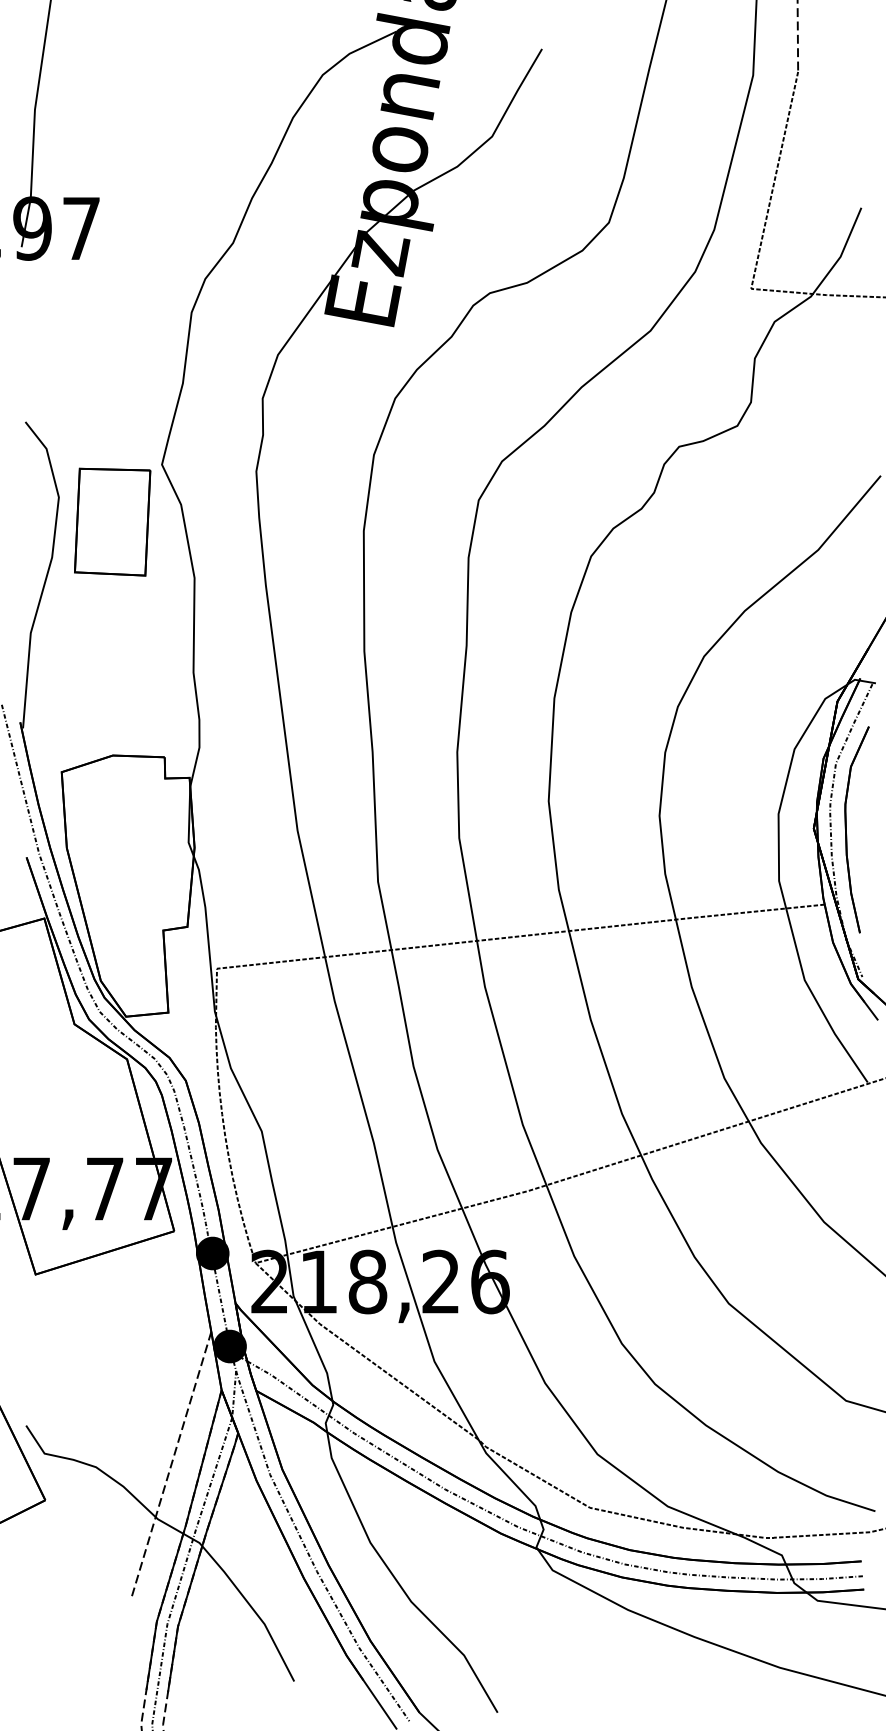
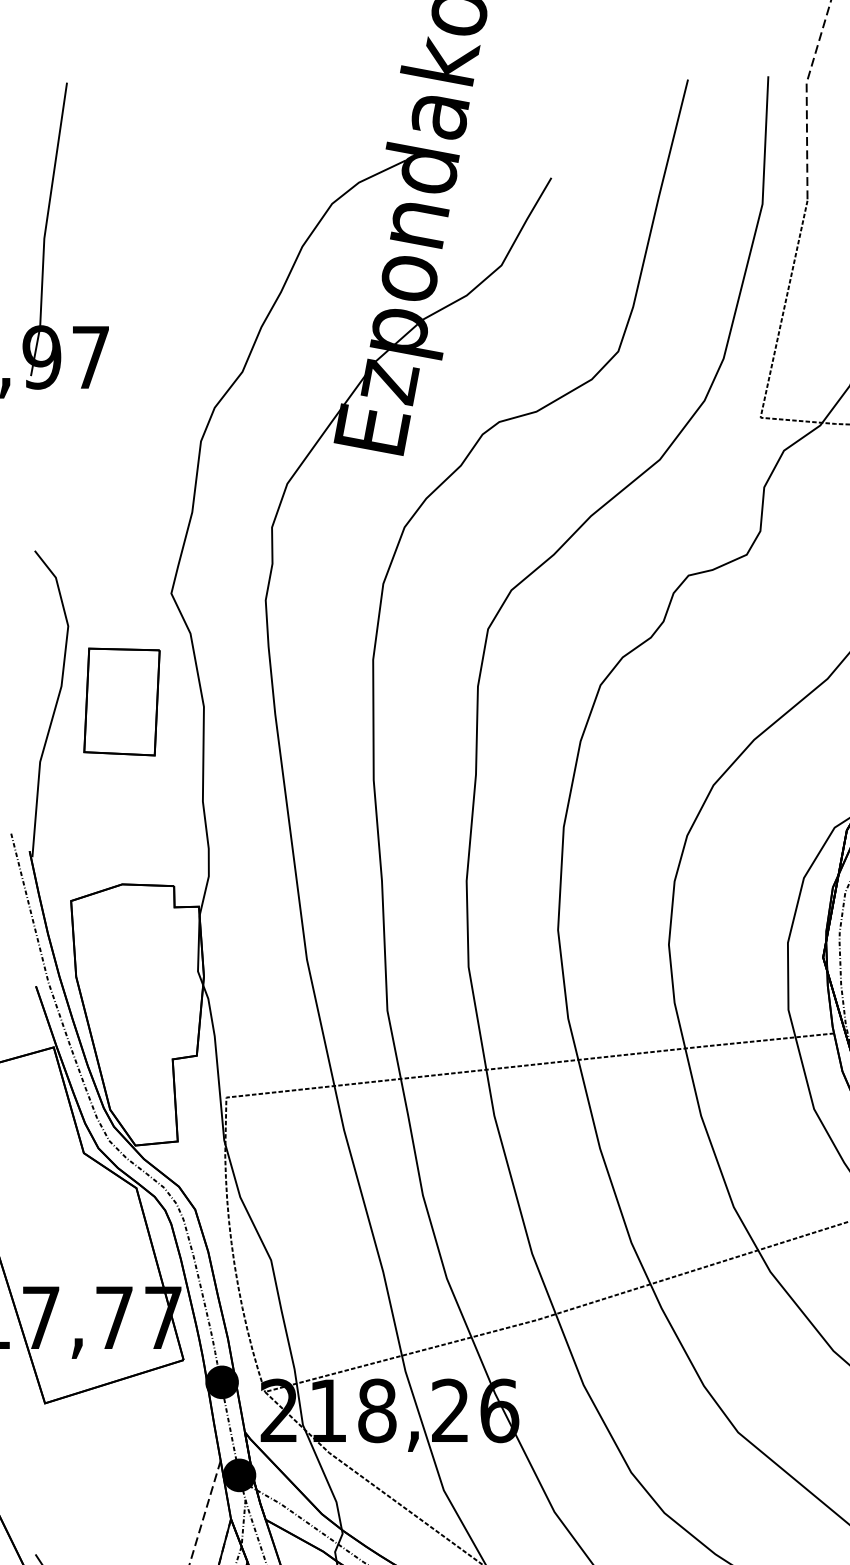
part: (112, 521) -> (121, 701), moved

